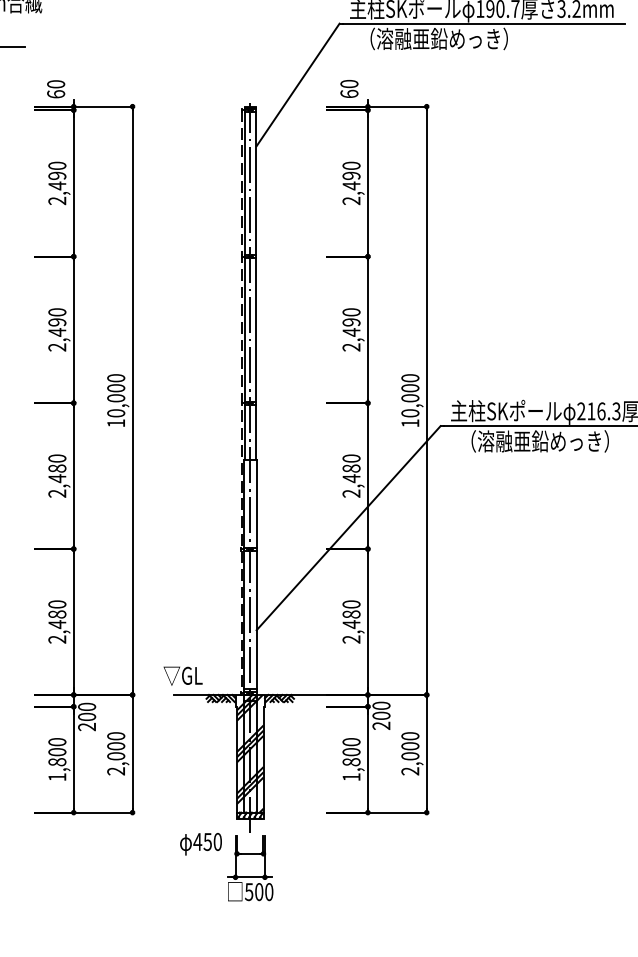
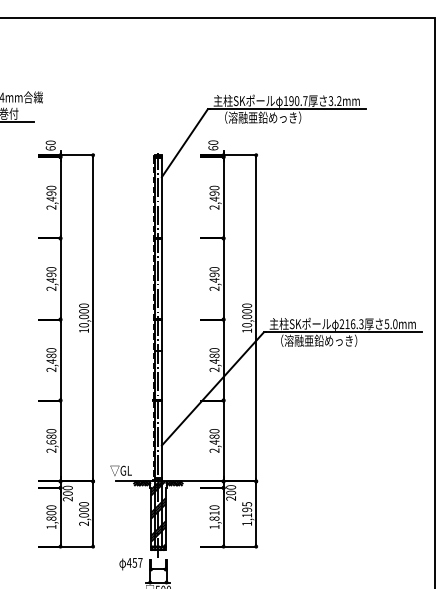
text: (57, 624) -> (51, 442), 2,480 -> 2,680
text: (351, 751) -> (214, 512), 1,800 -> 1,810
text: (411, 752) -> (247, 513), 2,000 -> 1,195
text: (218, 841) -> (140, 562), 450 -> 457

